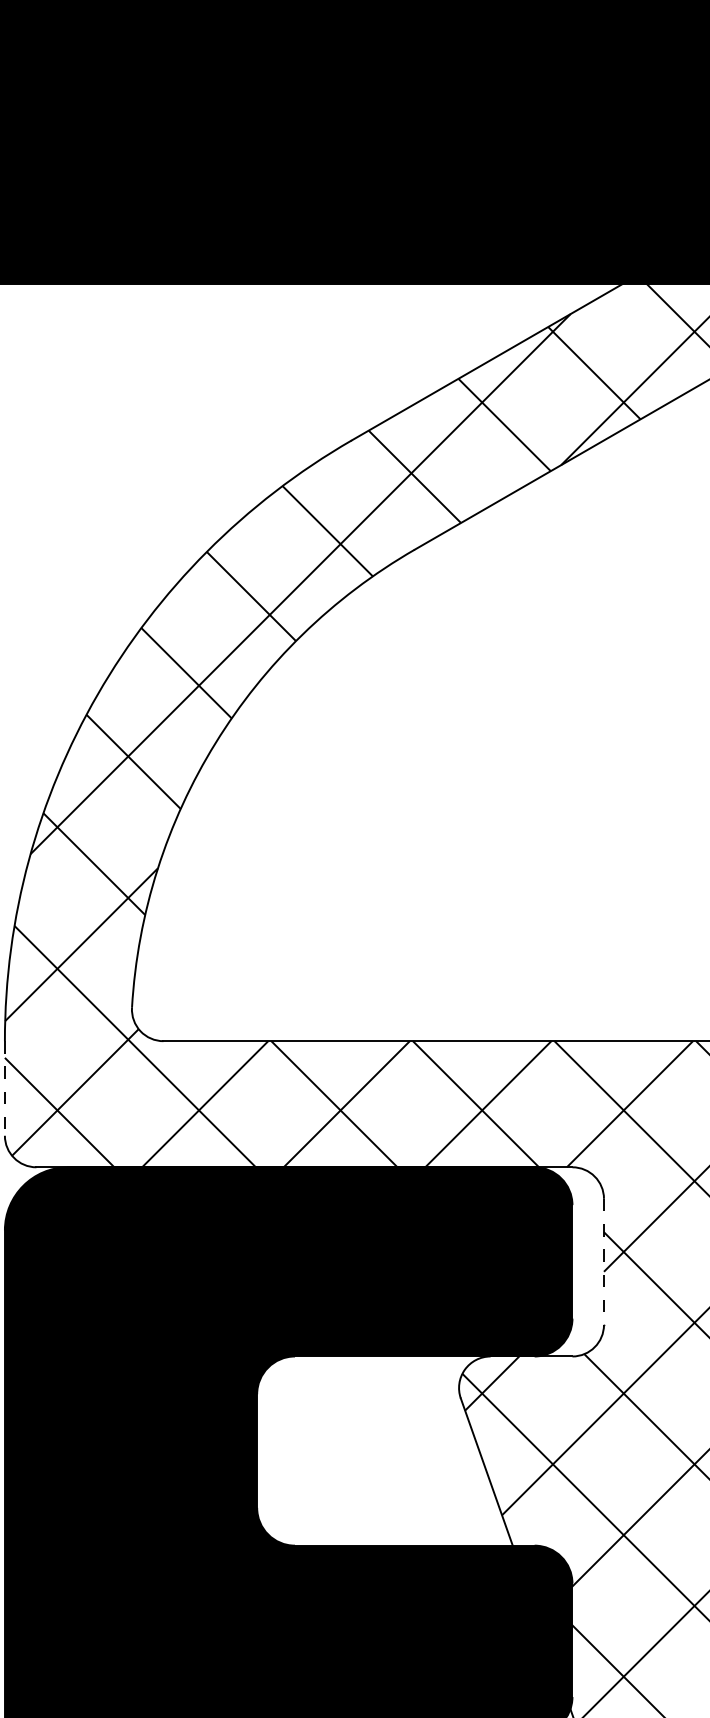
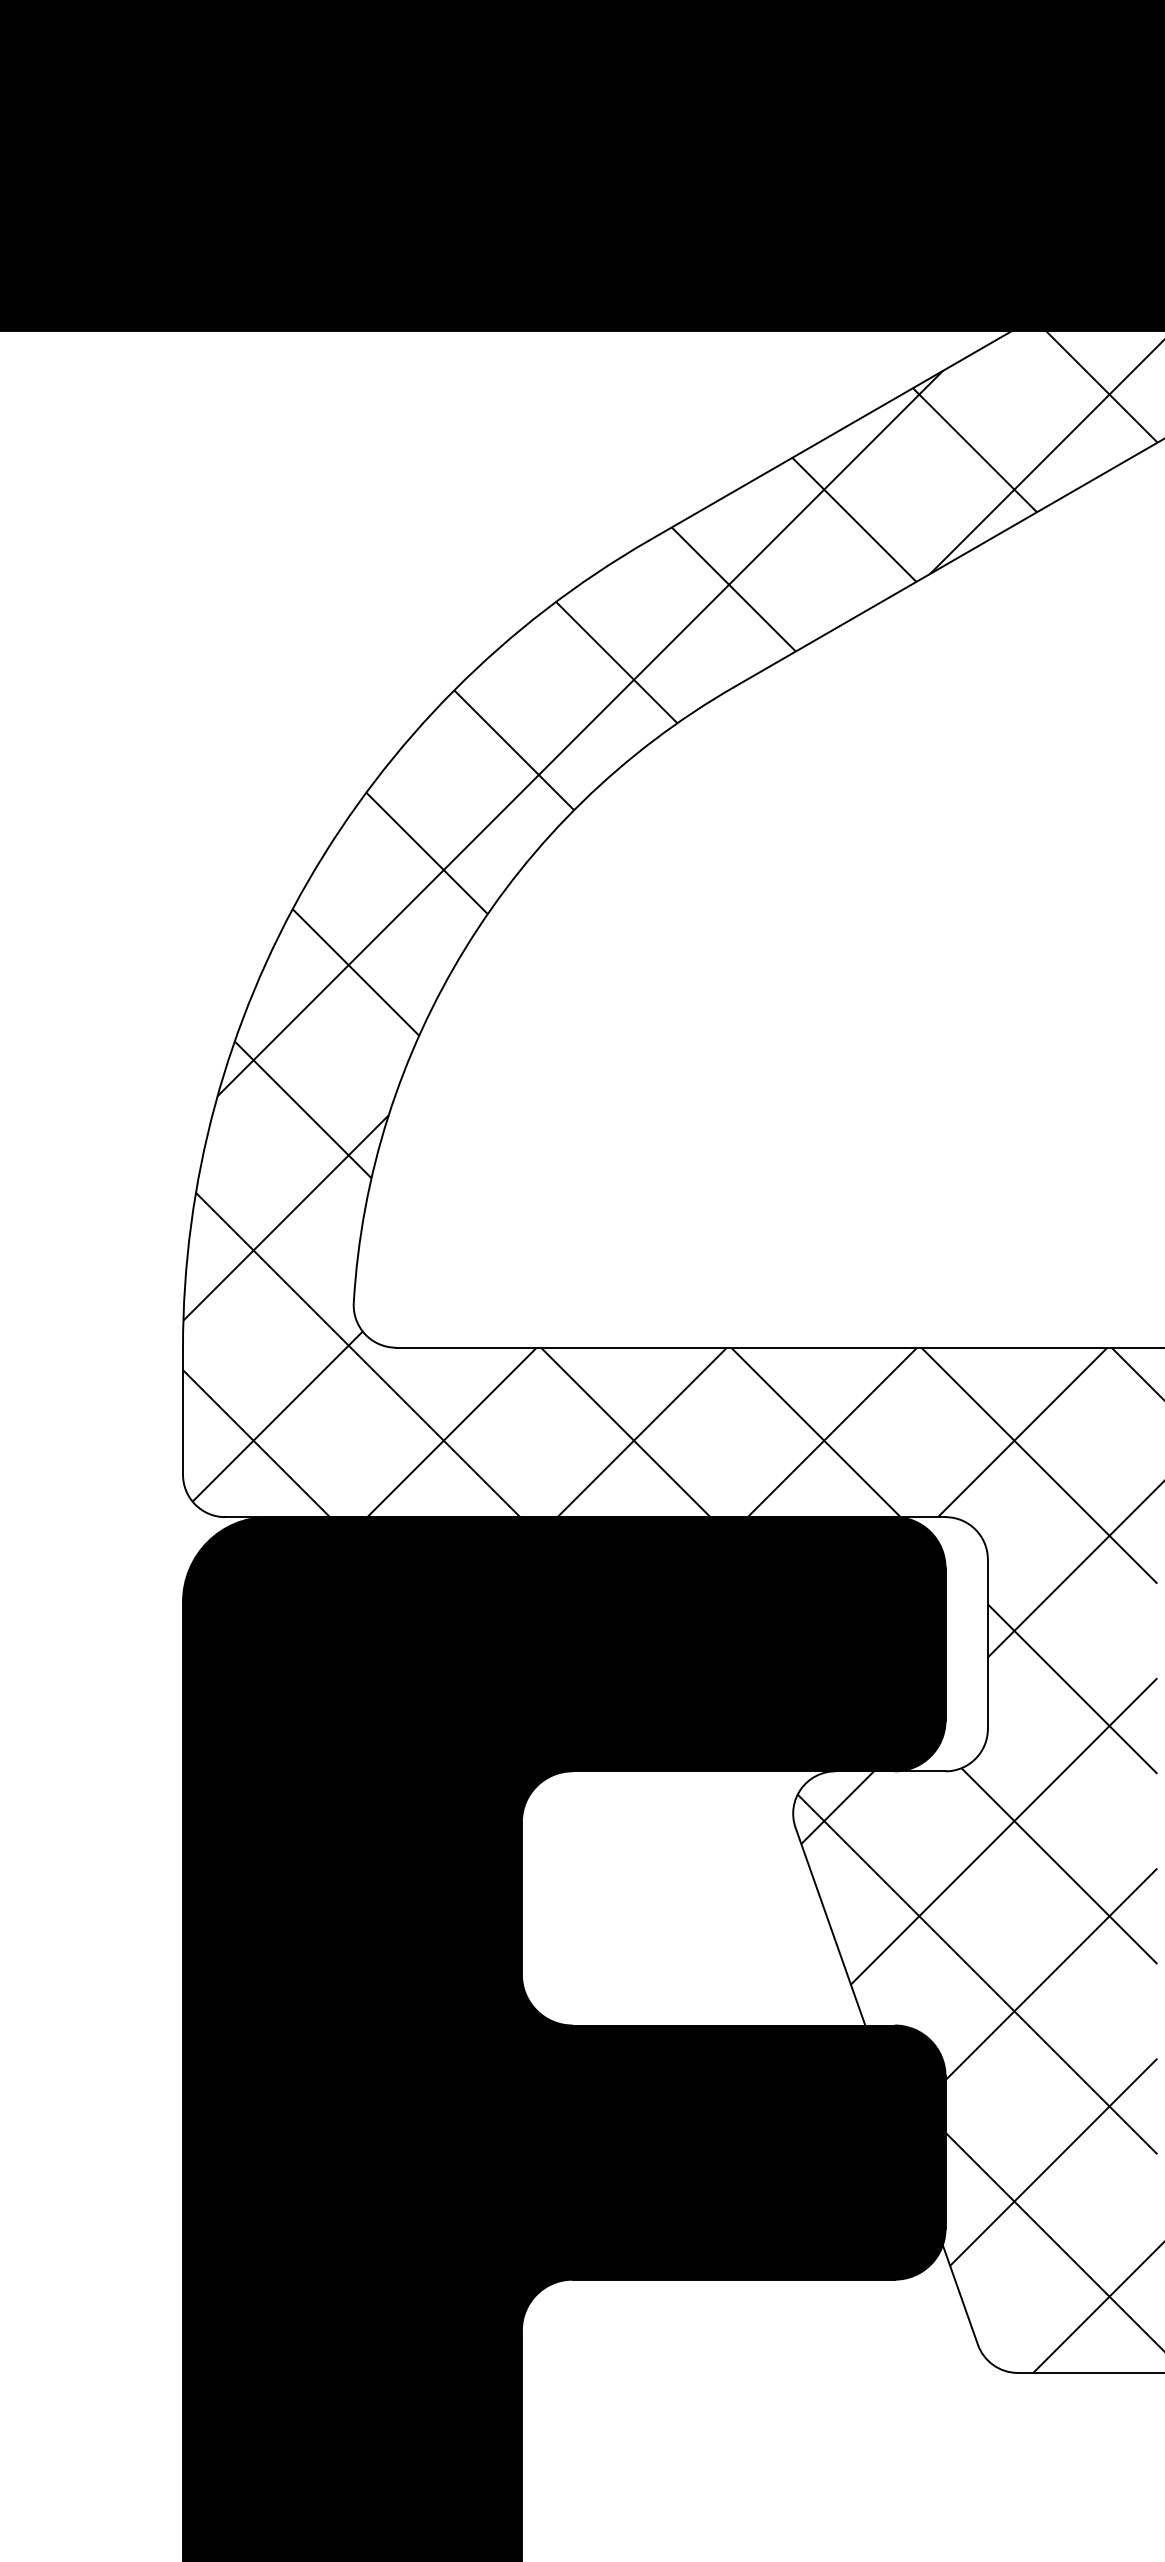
line: (5, 1088) -> (183, 1411), dashed -> solid
line: (603, 1262) -> (987, 1644), dashed -> solid

